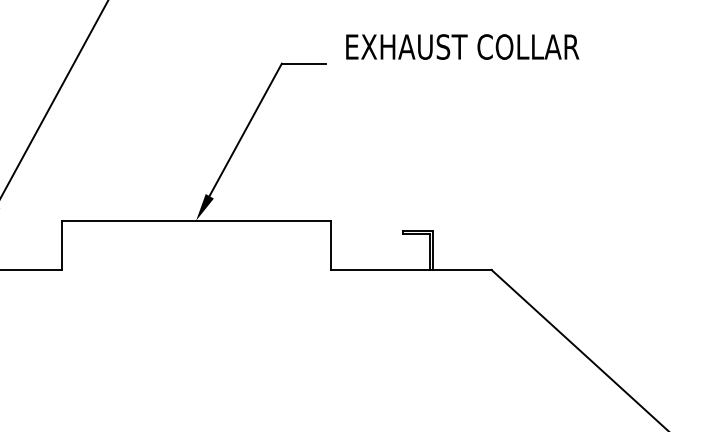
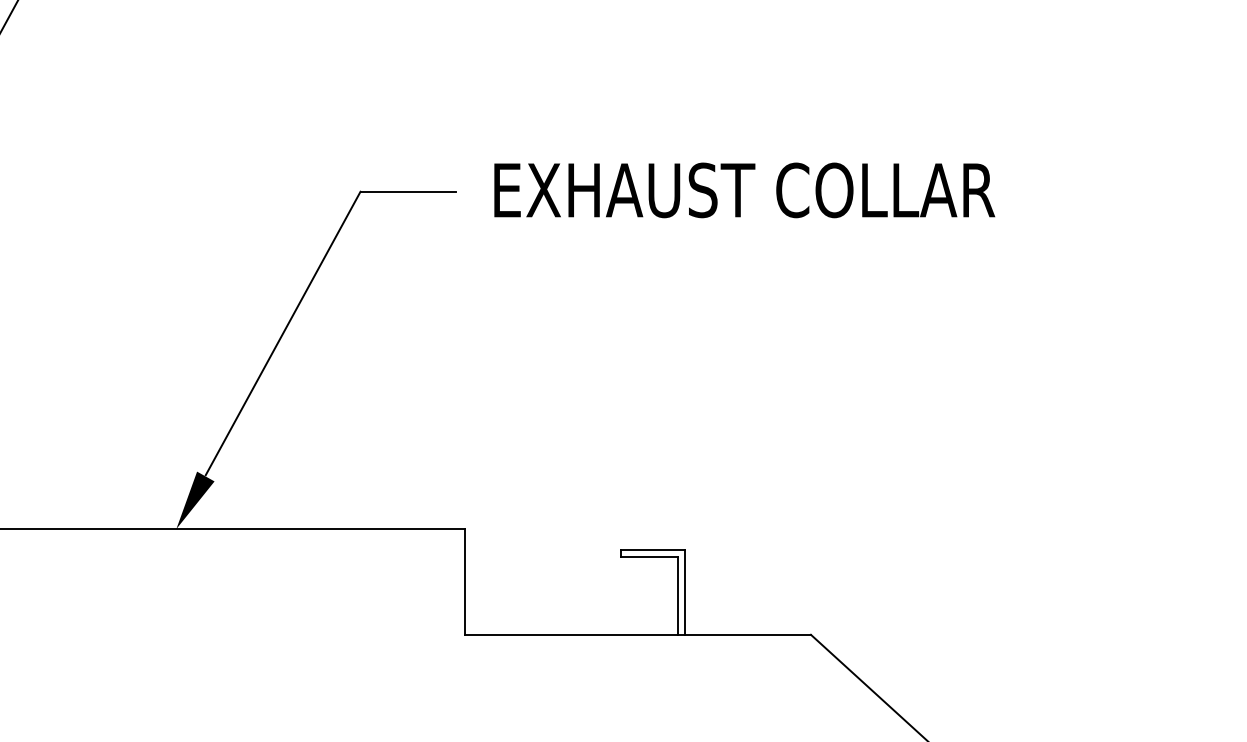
text: (462, 46) -> (744, 189), moved

